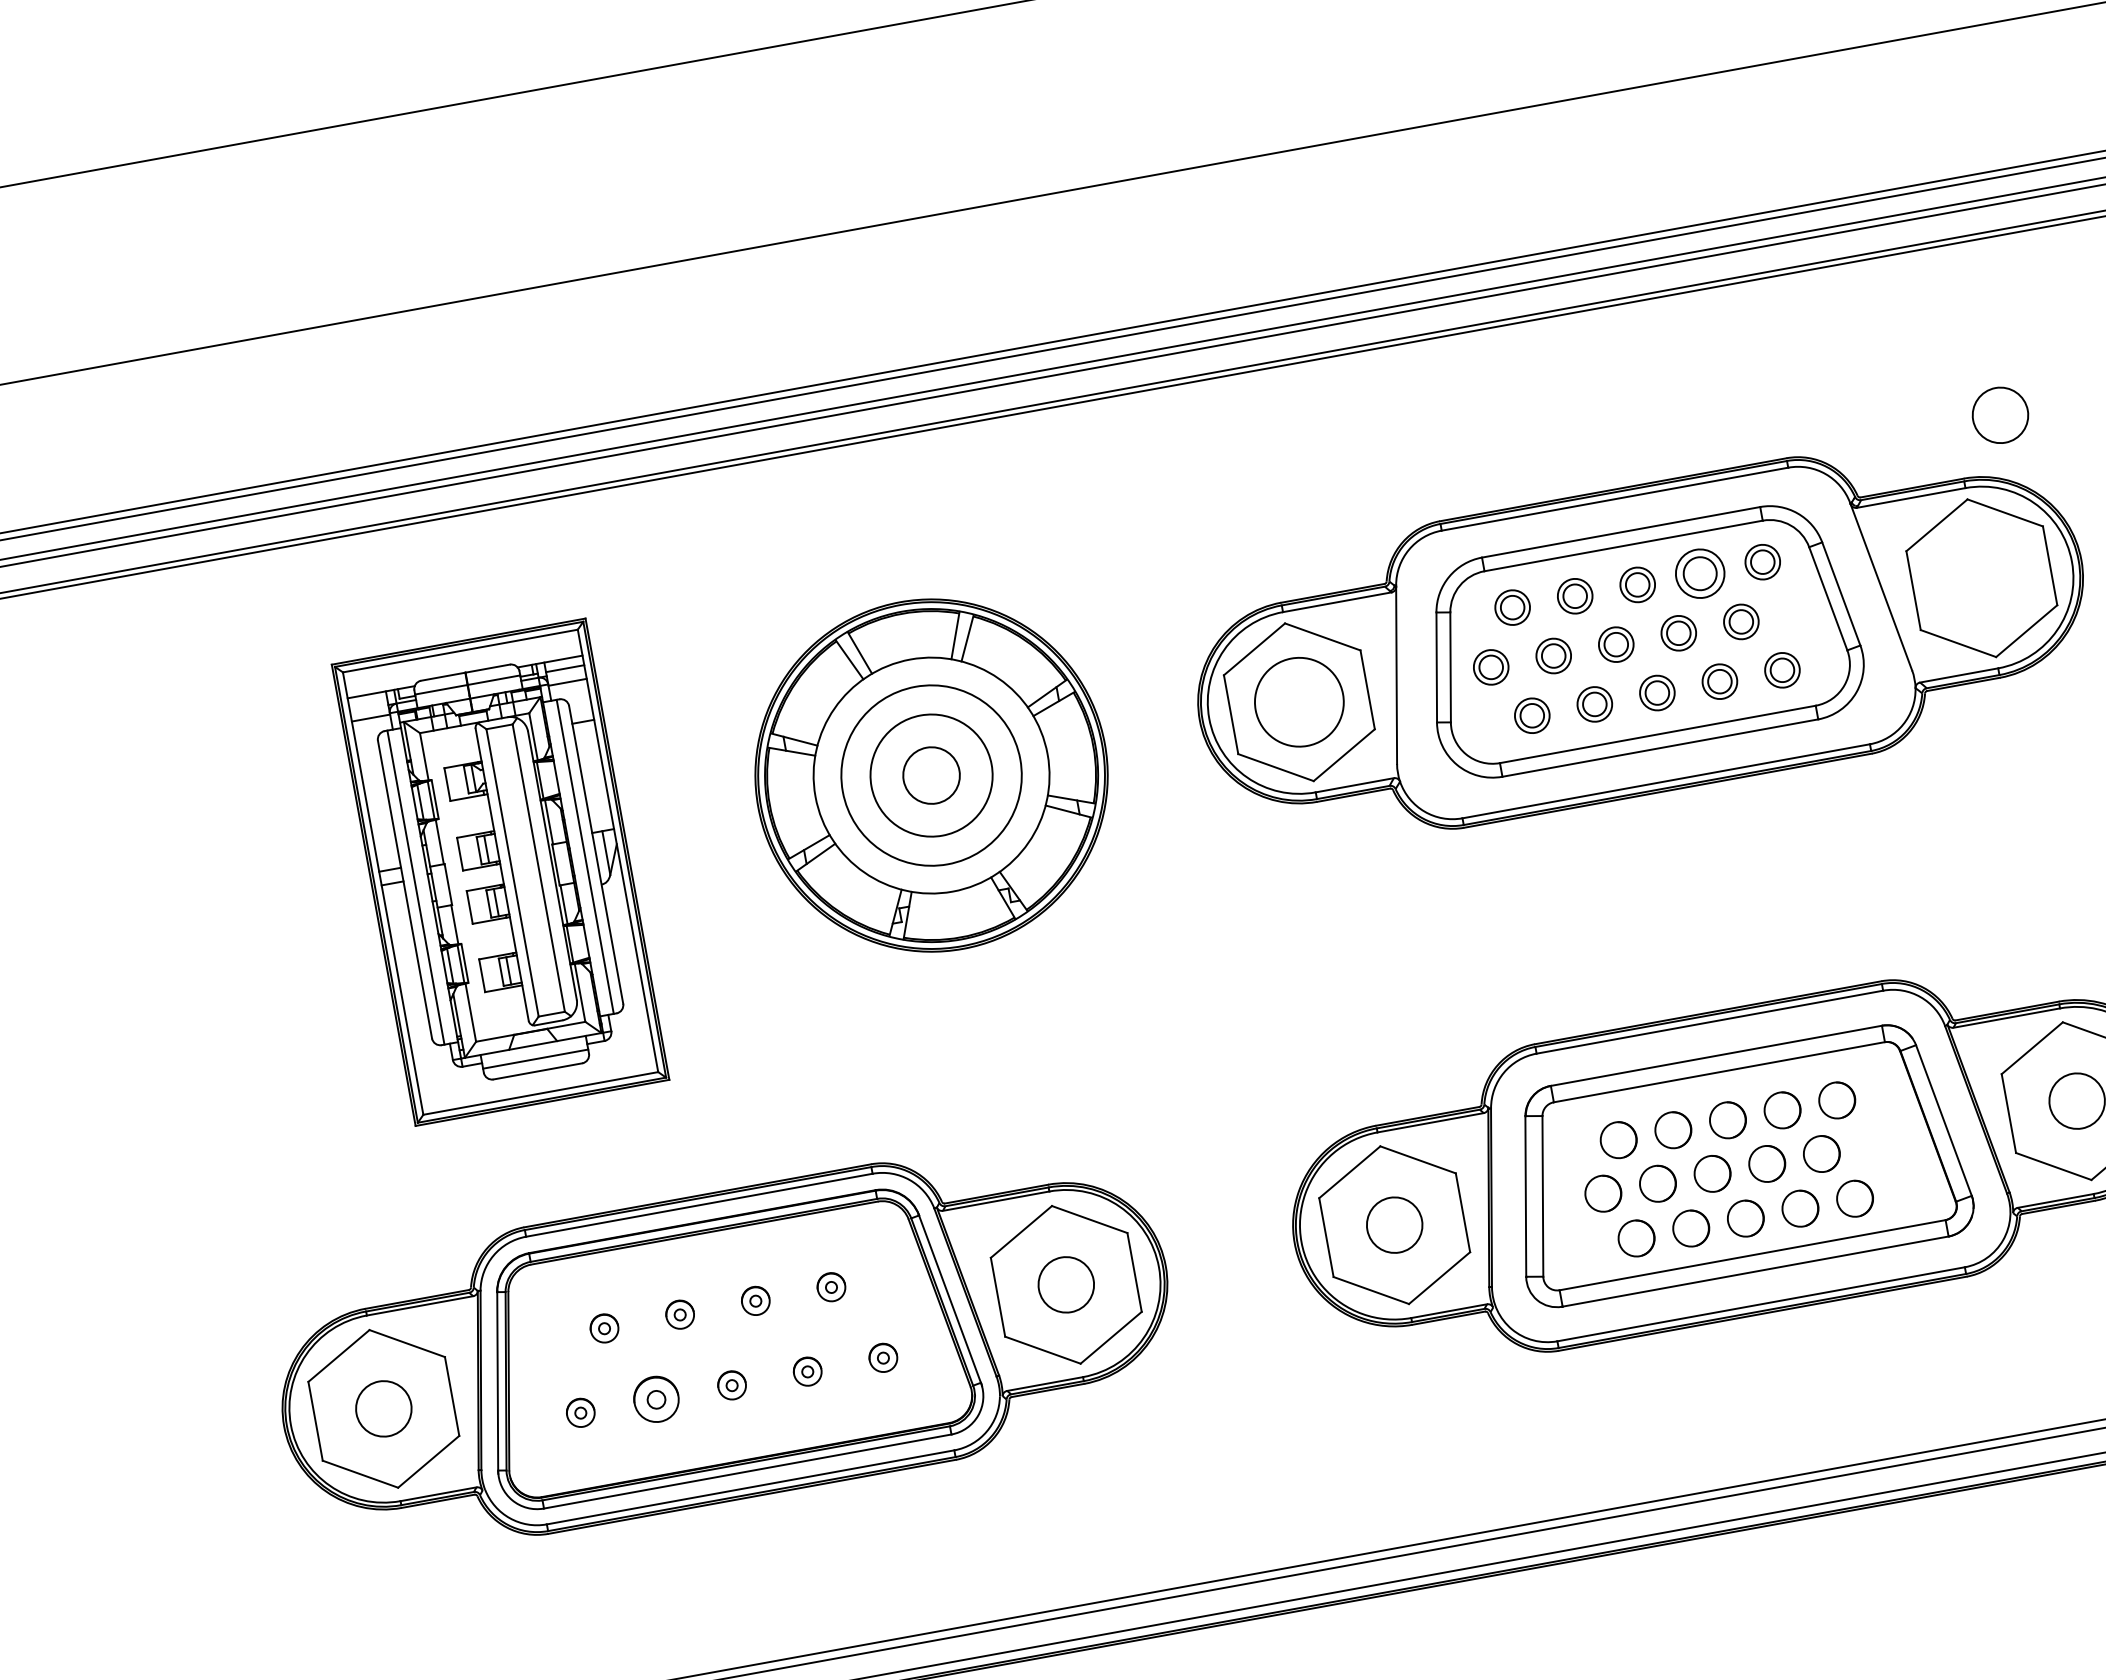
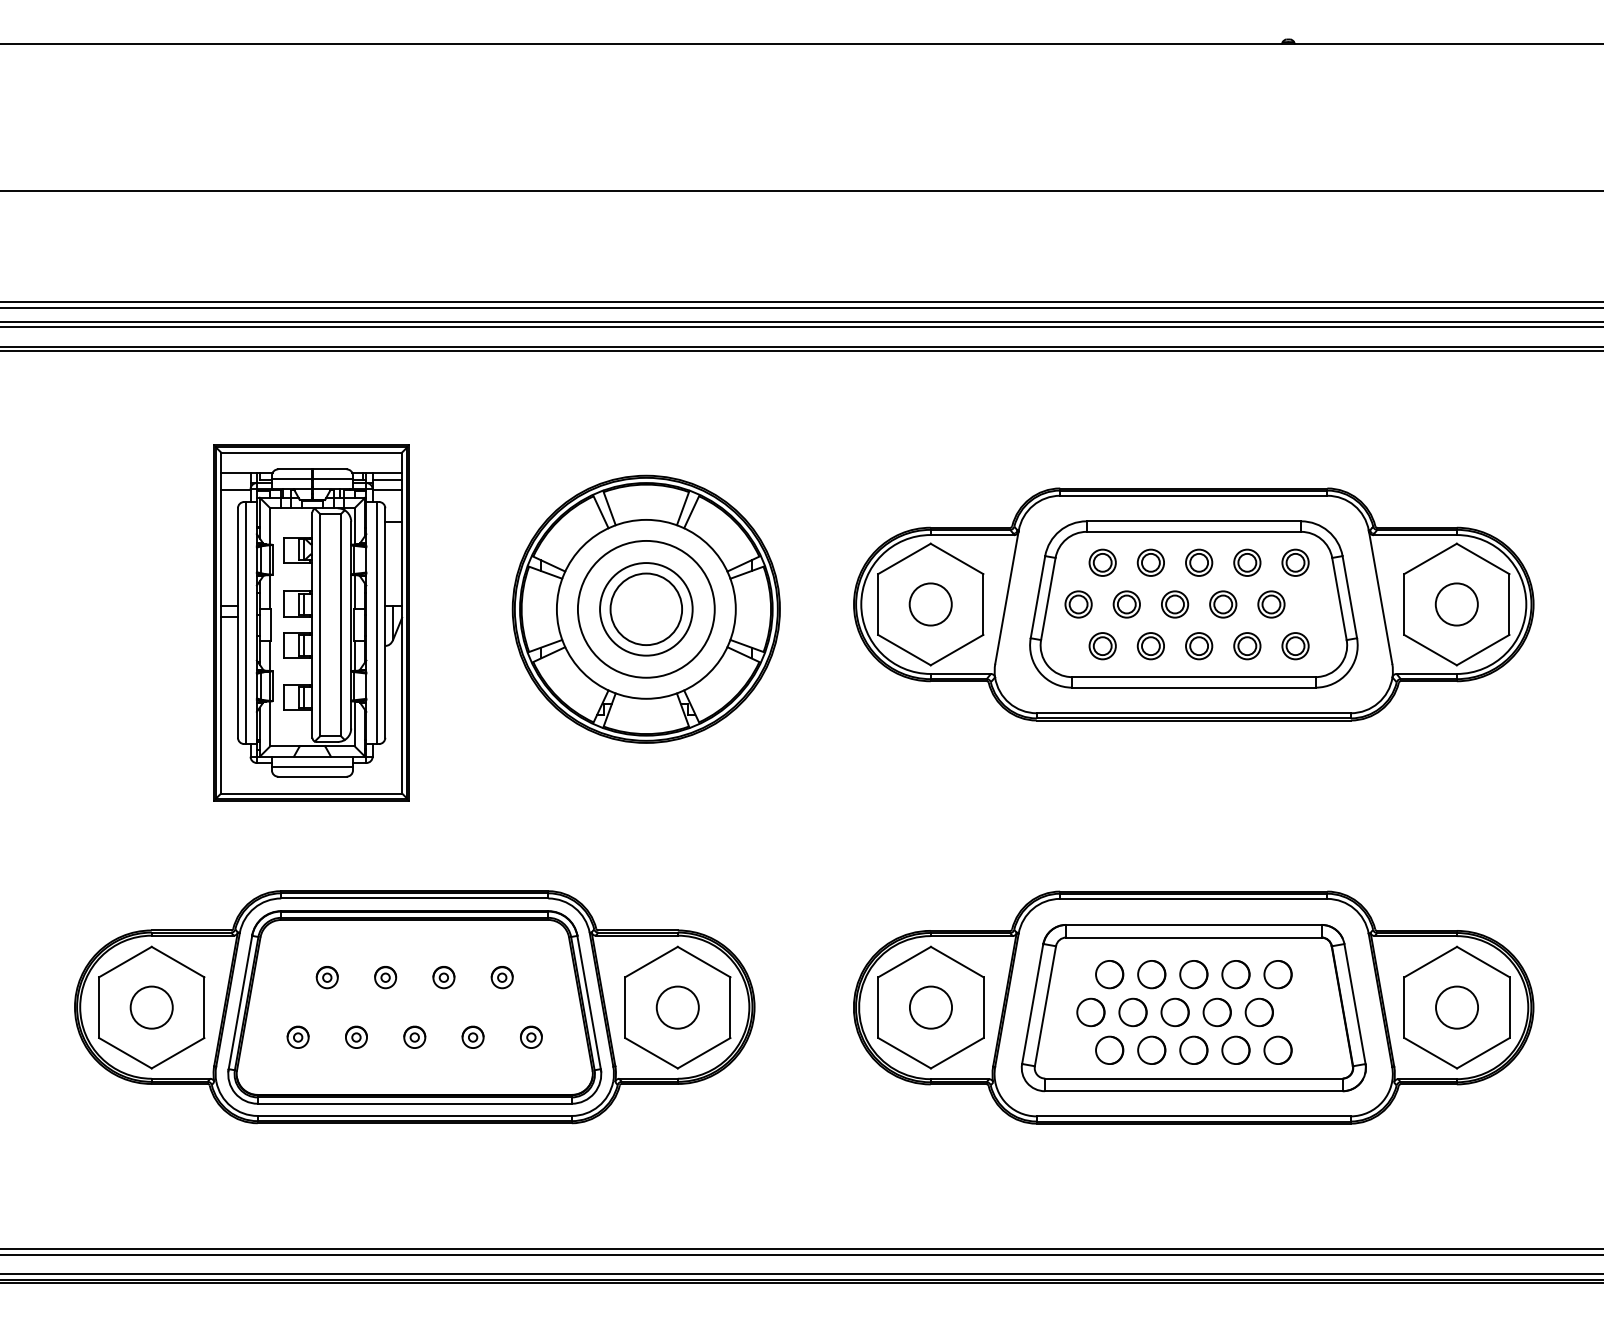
circle: (2000, 415) -> (1456, 604), moved
part: (1700, 573) -> (1247, 562), size x0.71
circle: (1299, 702) -> (930, 604), size x0.62
circle: (931, 775) -> (646, 609), size x1.67
part: (656, 1398) -> (356, 1036), size x0.62

